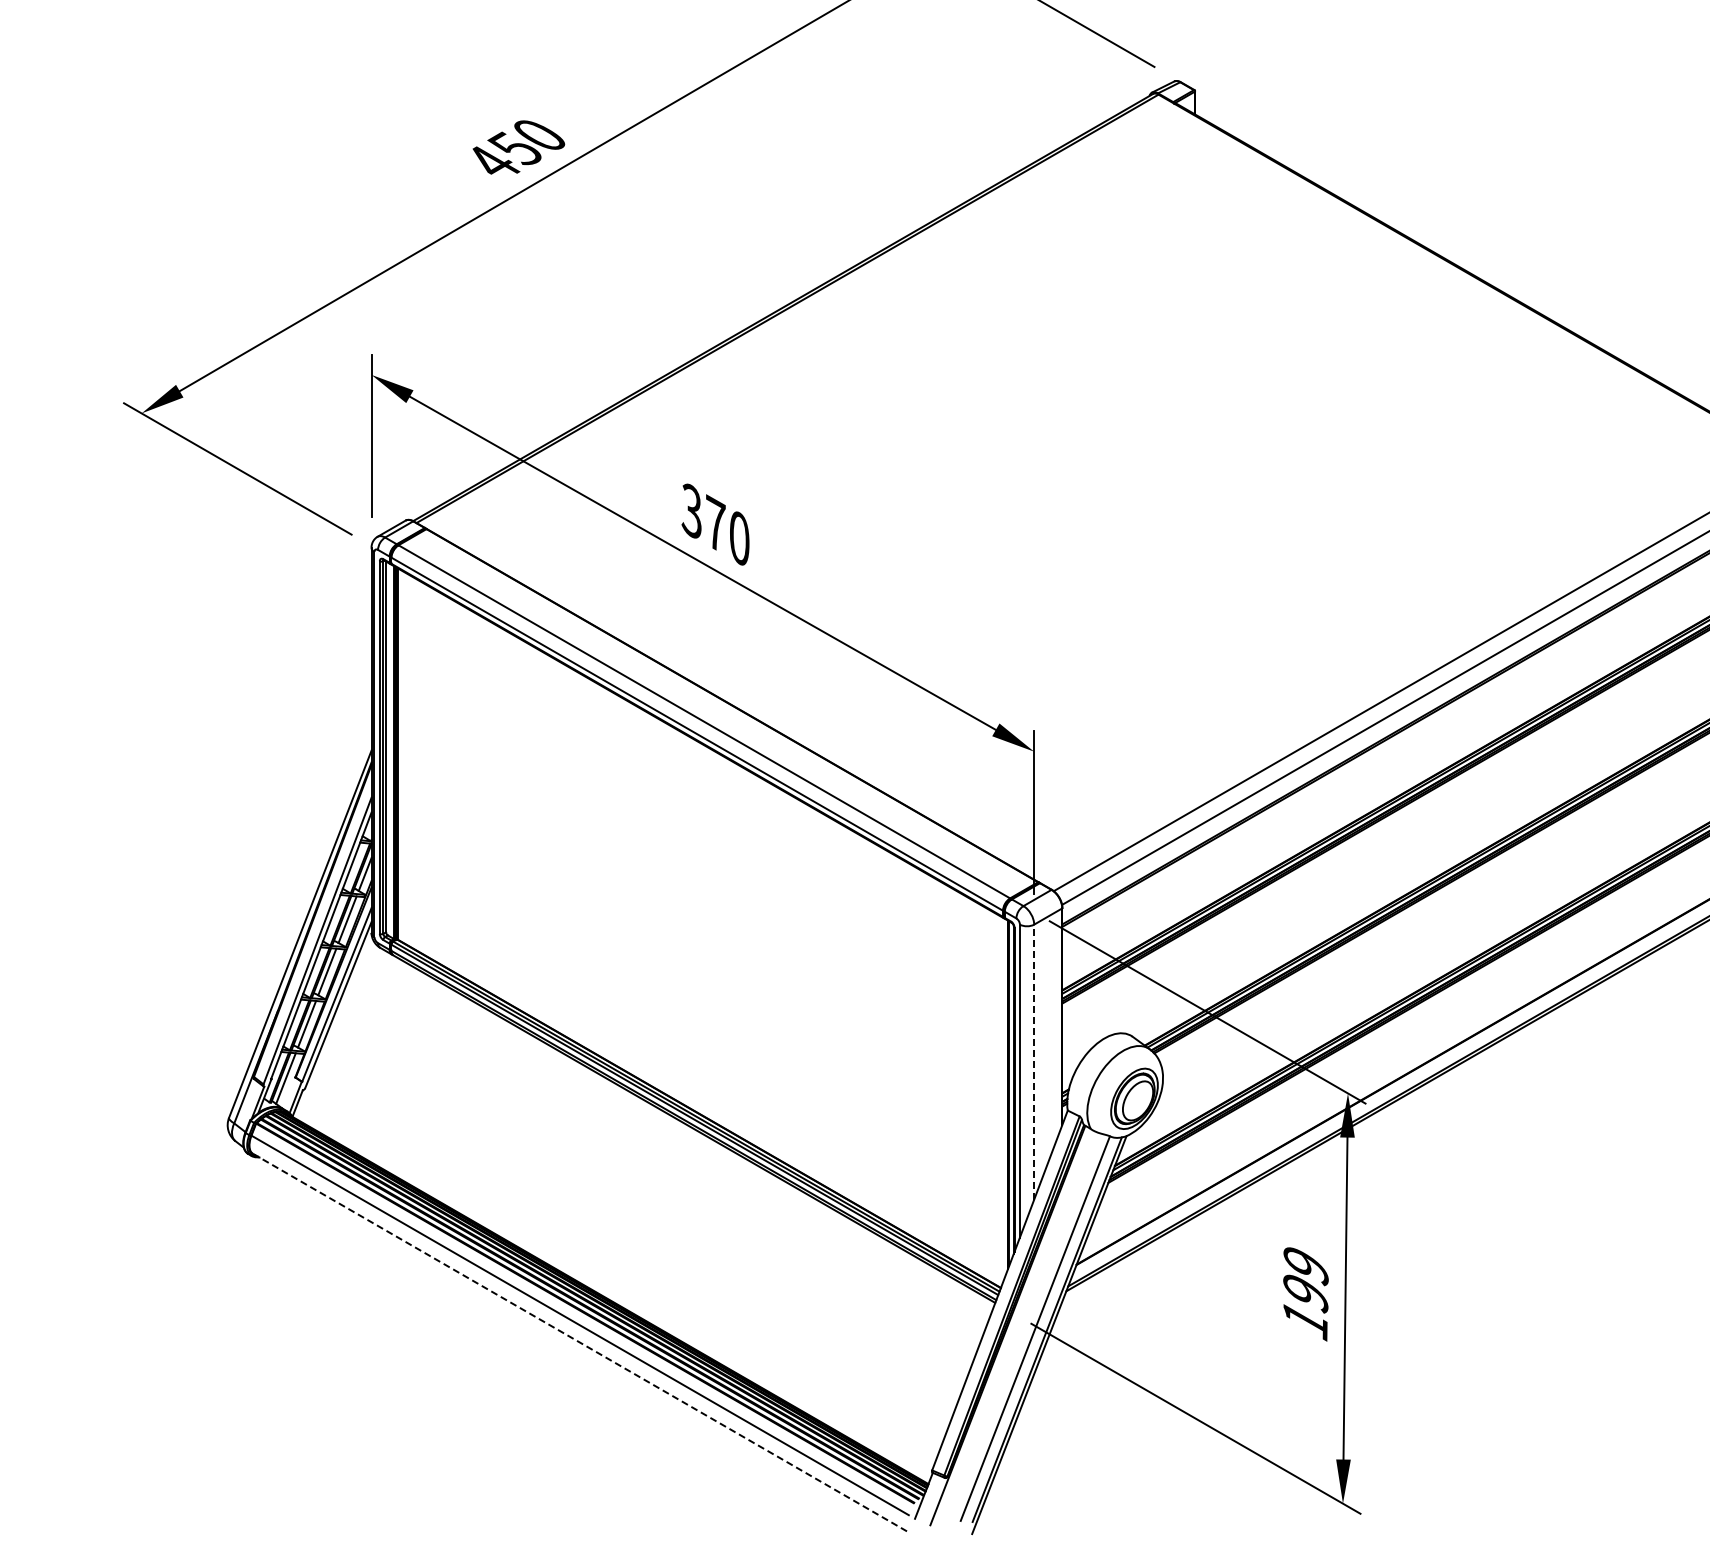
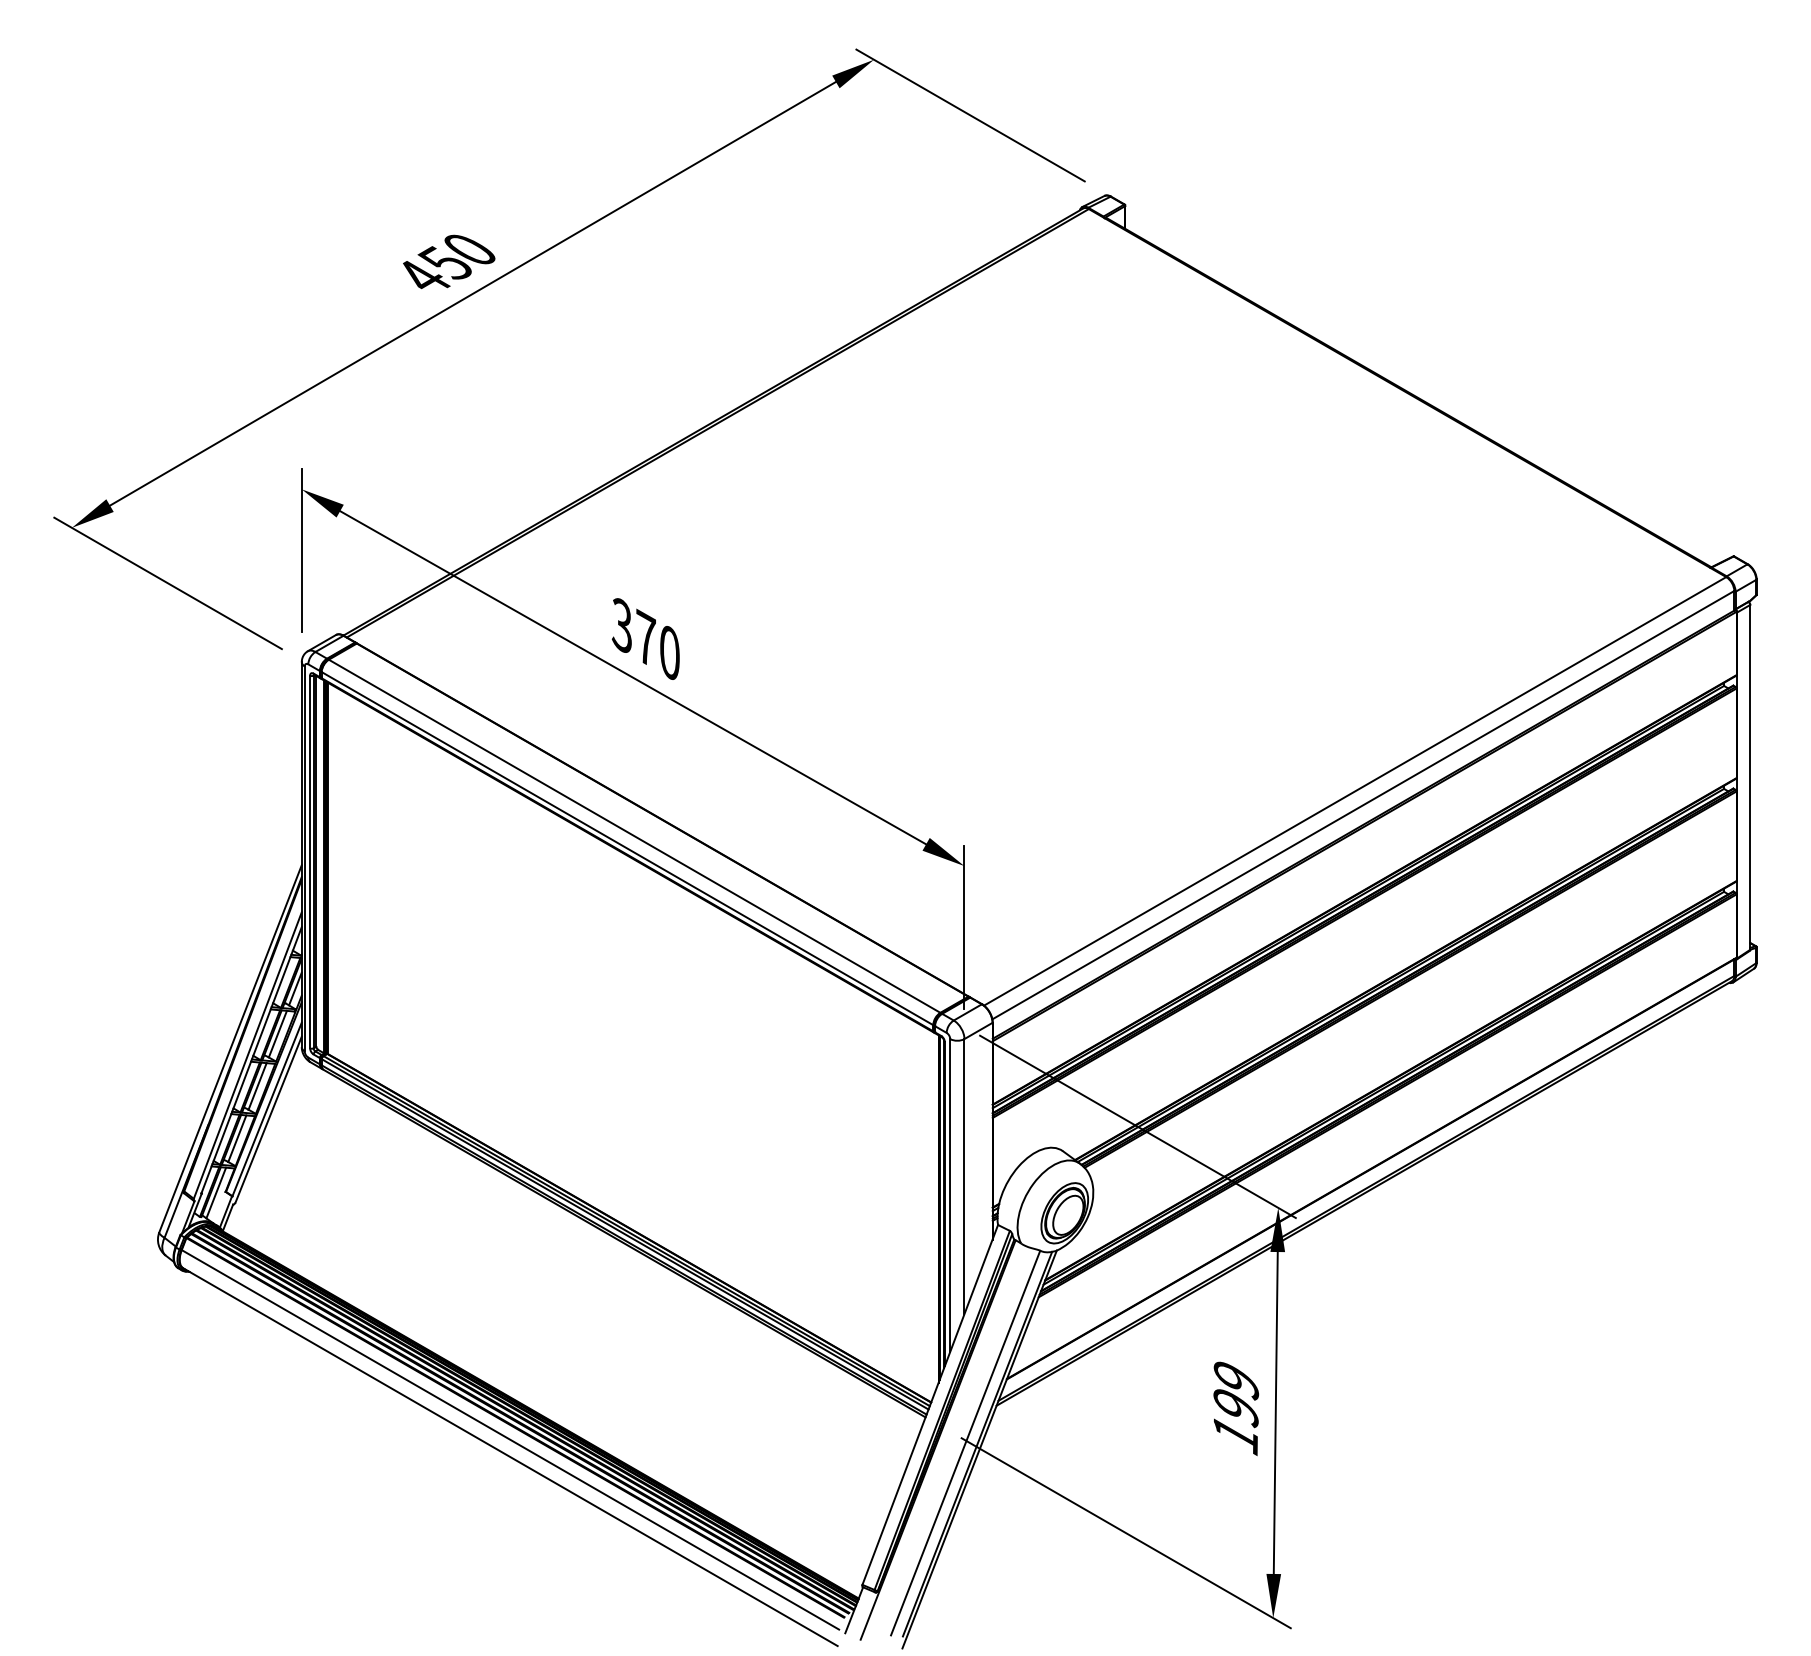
line: (1034, 1062) -> (964, 1176), dashed -> solid
line: (580, 1343) -> (510, 1457), dashed -> solid

